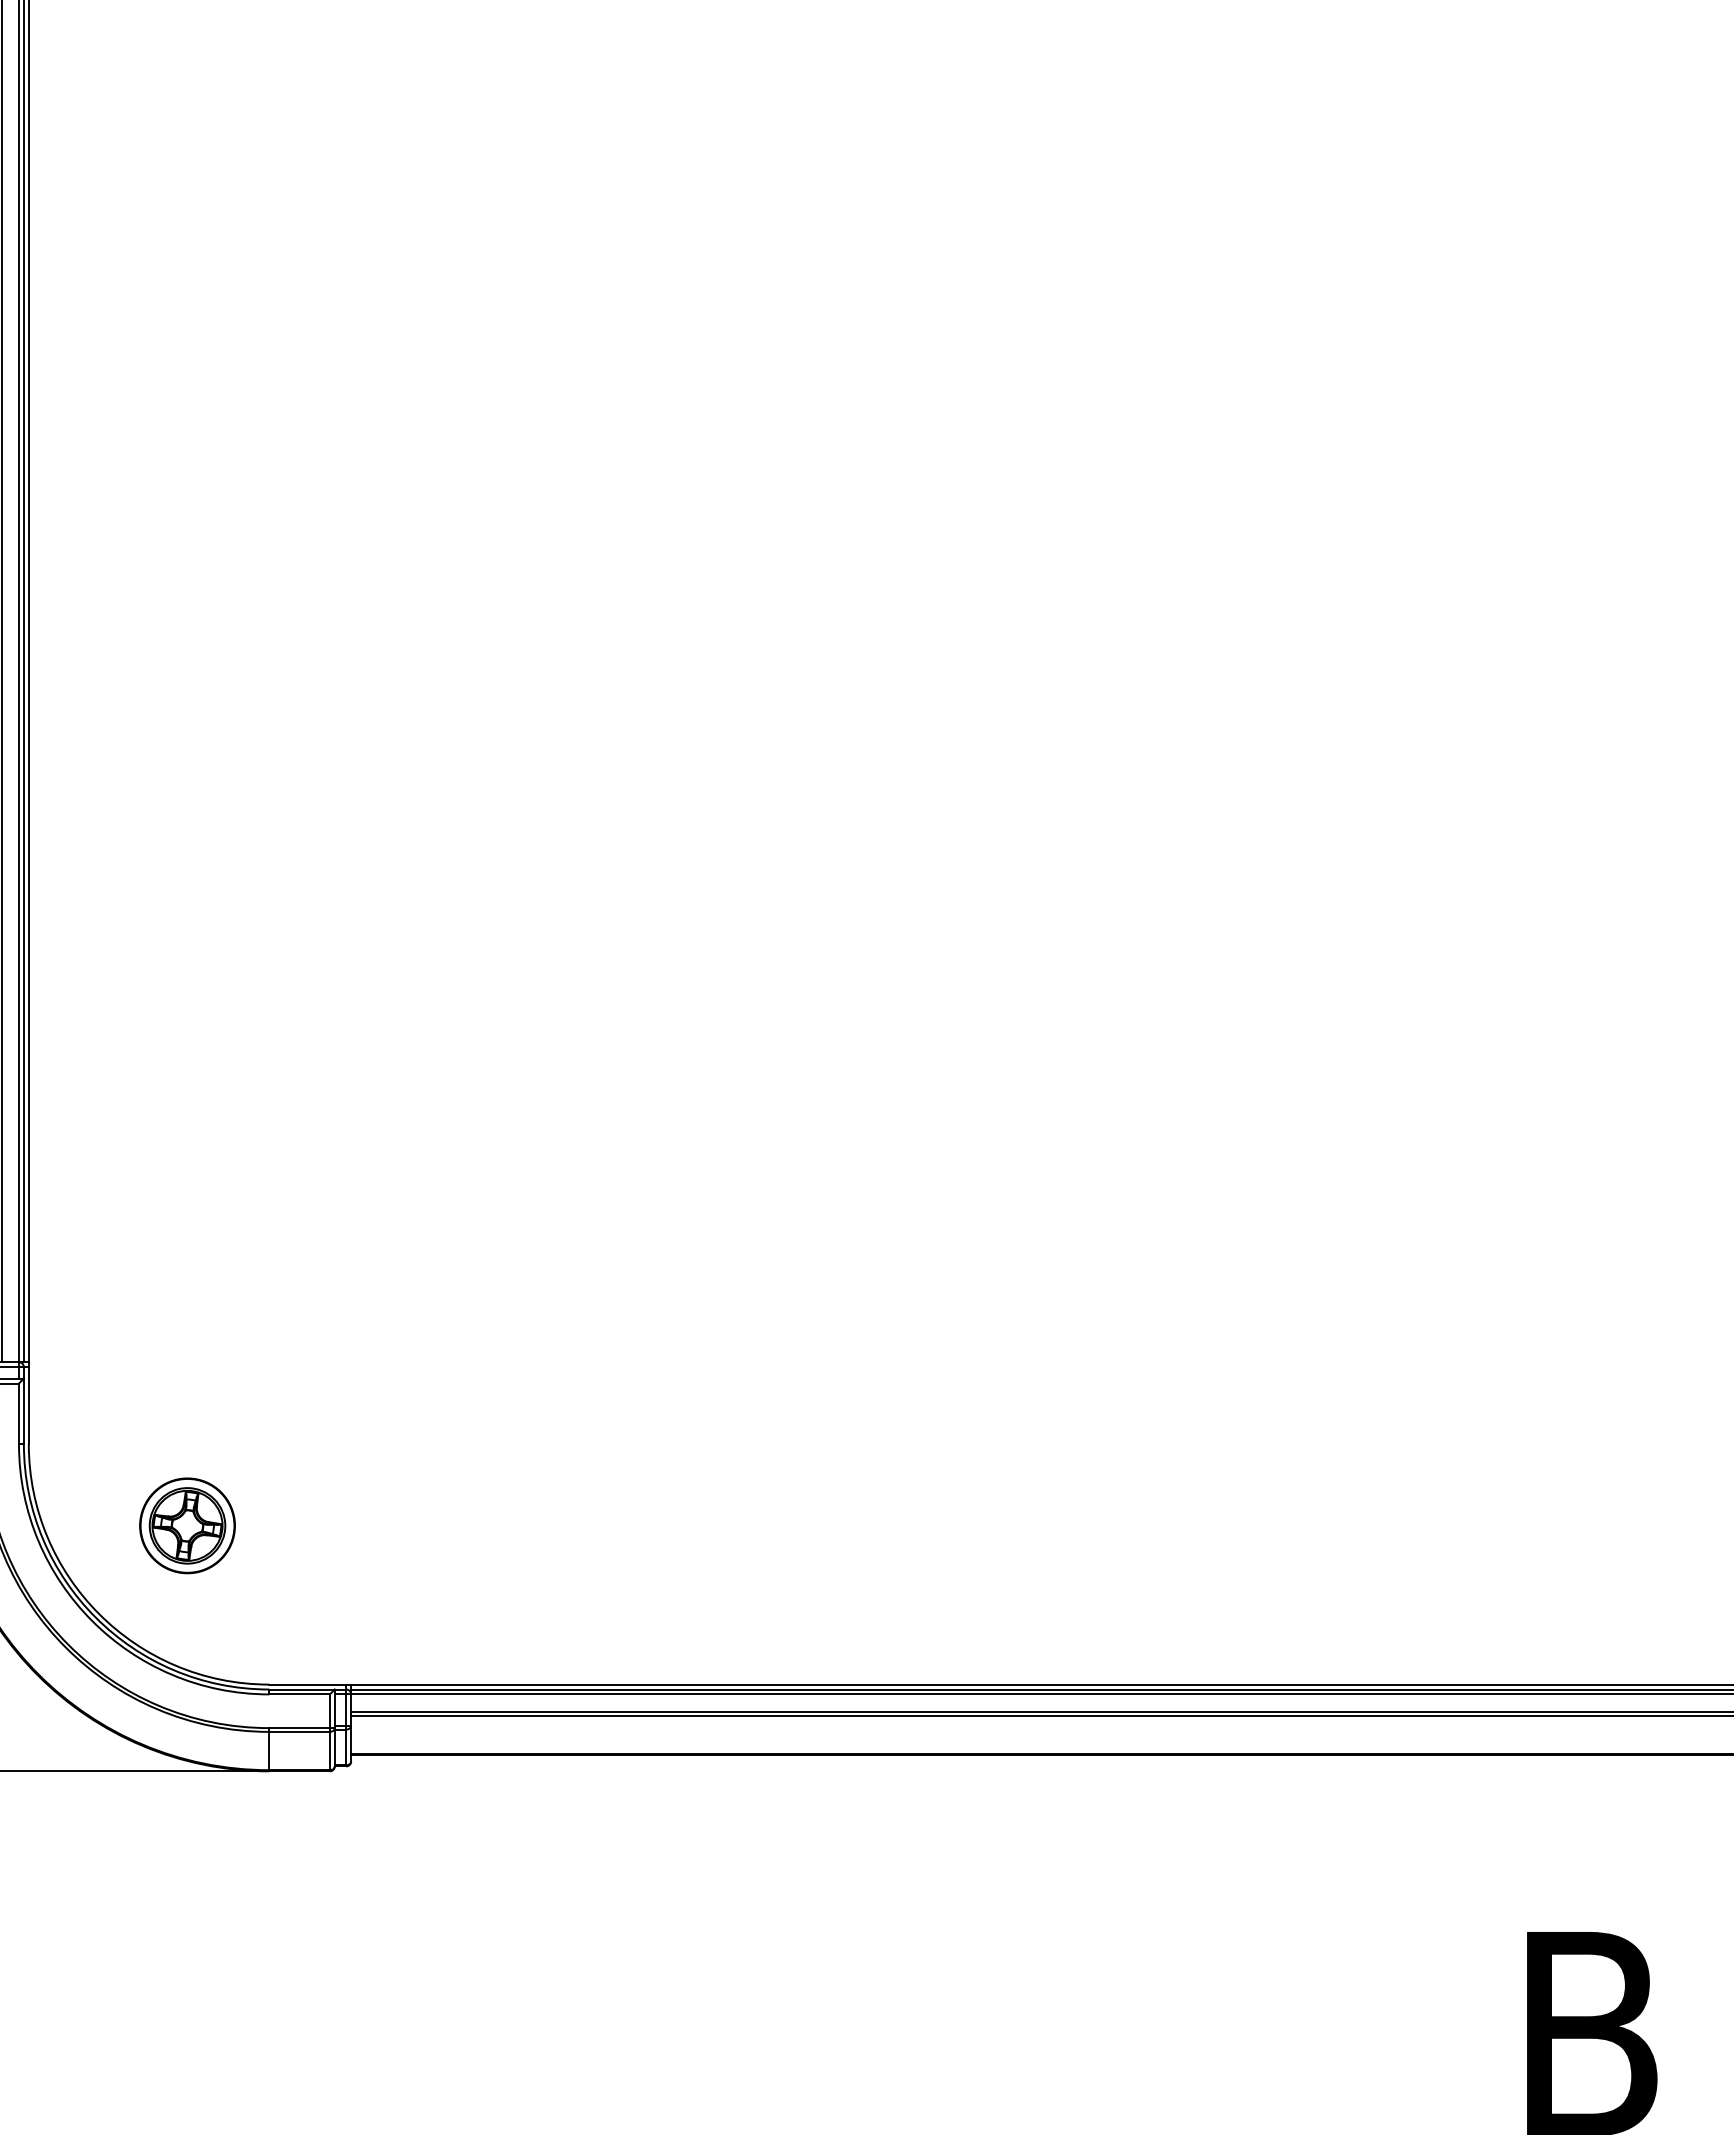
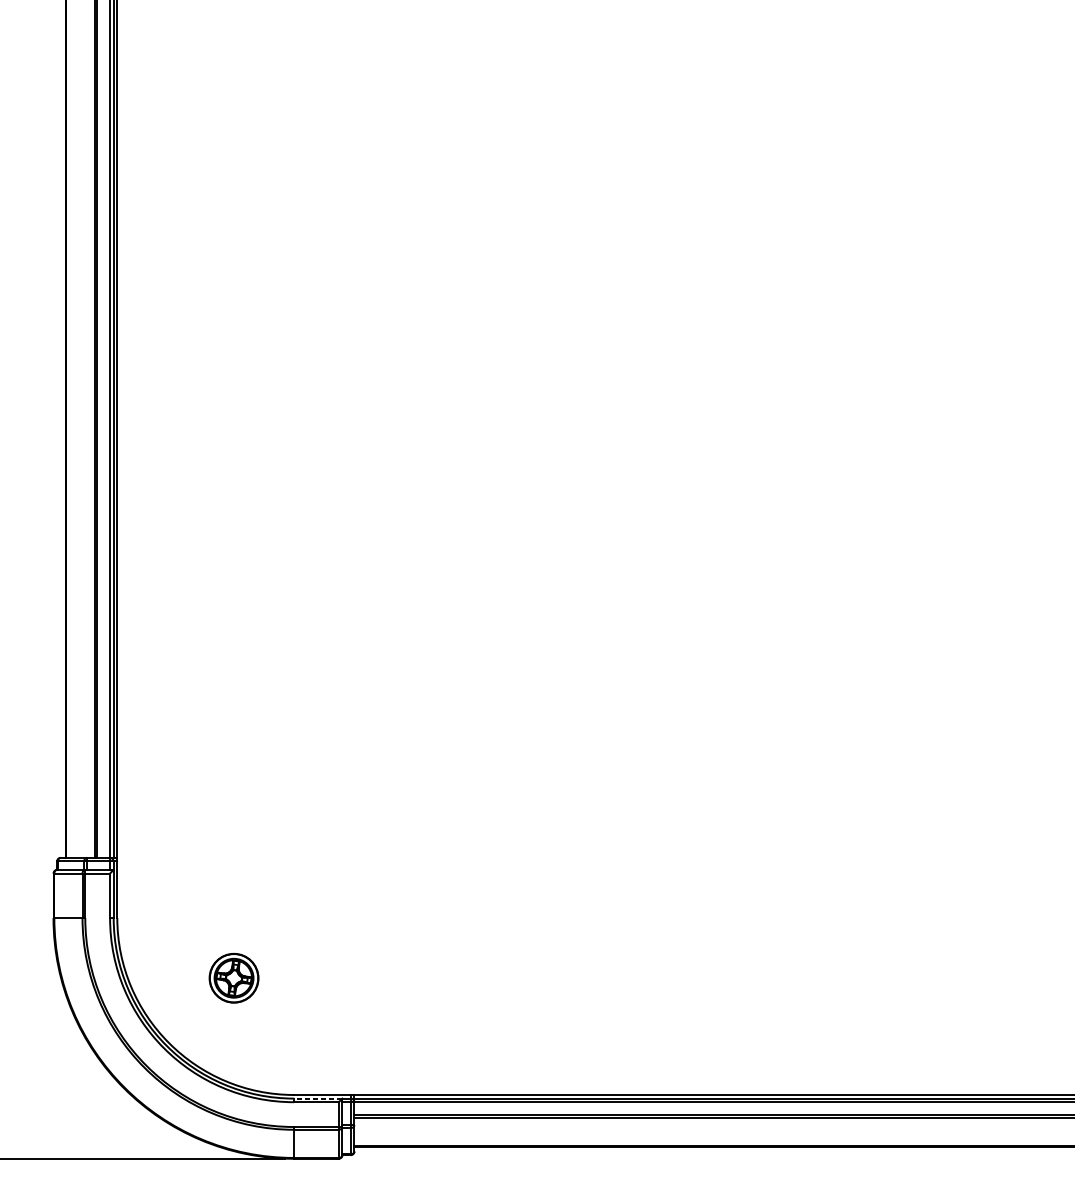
part: (187, 1525) -> (234, 977), size x0.7
line: (302, 1689) -> (318, 1098), solid -> dashed

